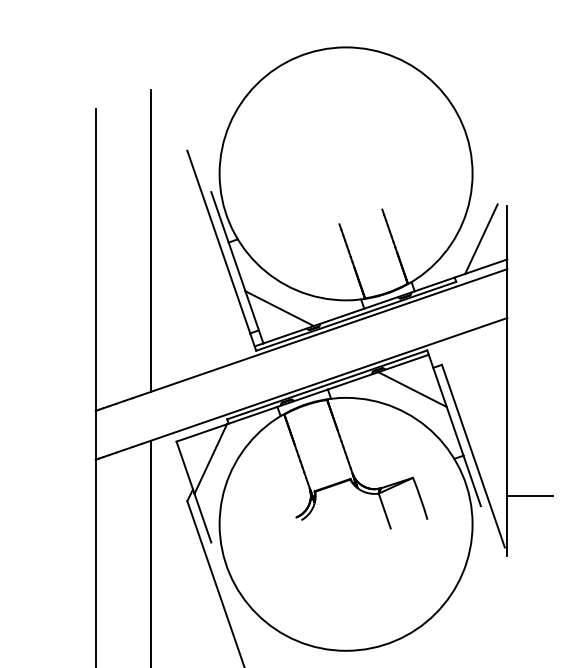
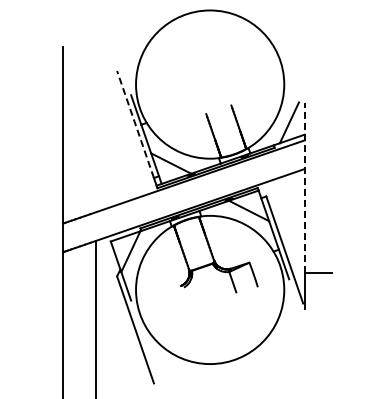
line: (150, 240) -> (95, 123), removed
line: (218, 241) -> (135, 124), solid -> dashed
line: (507, 351) -> (304, 188), solid -> dashed

